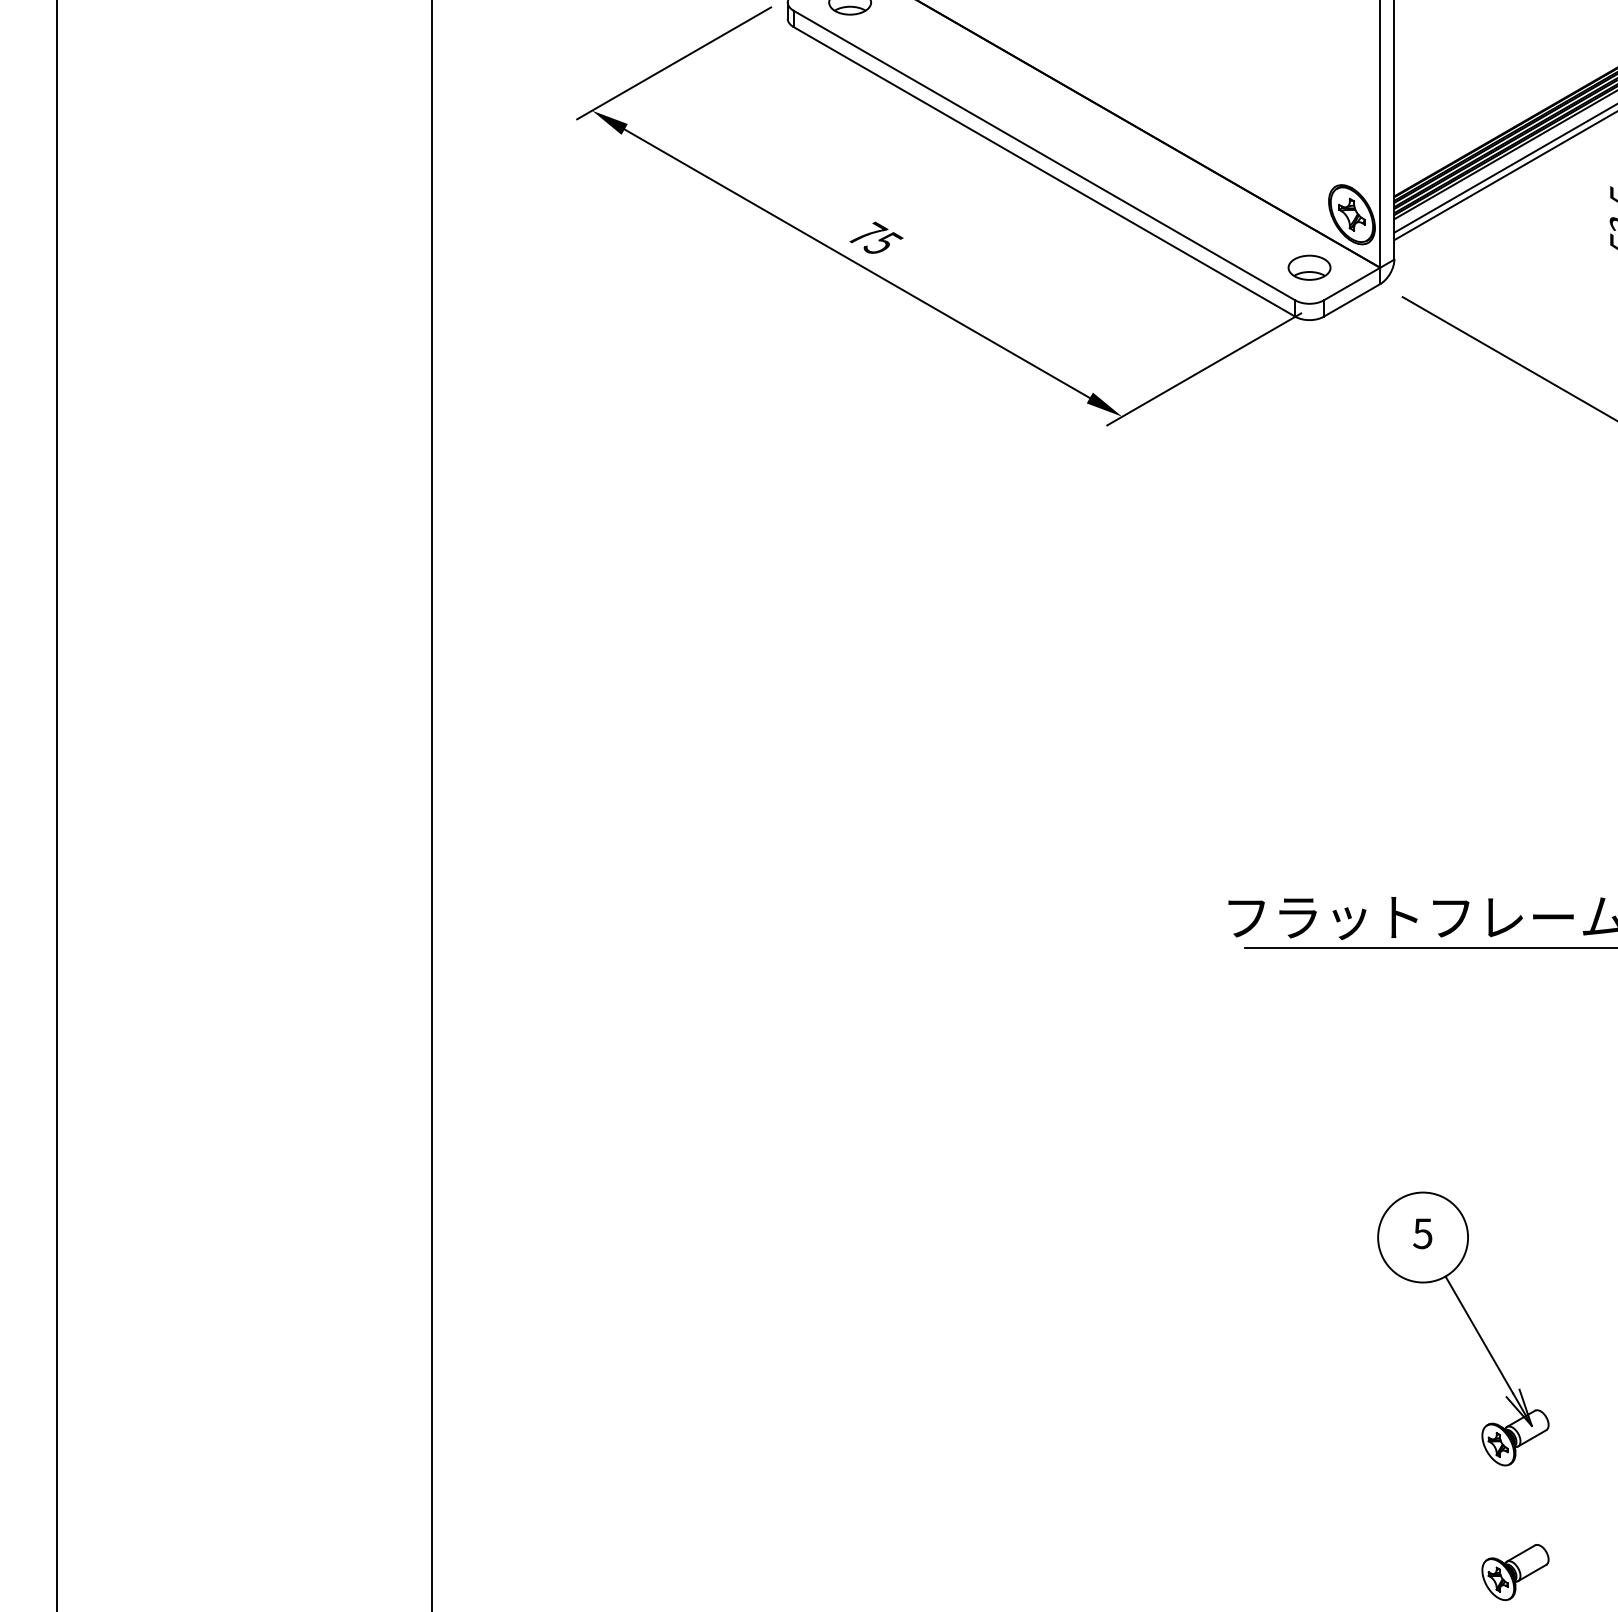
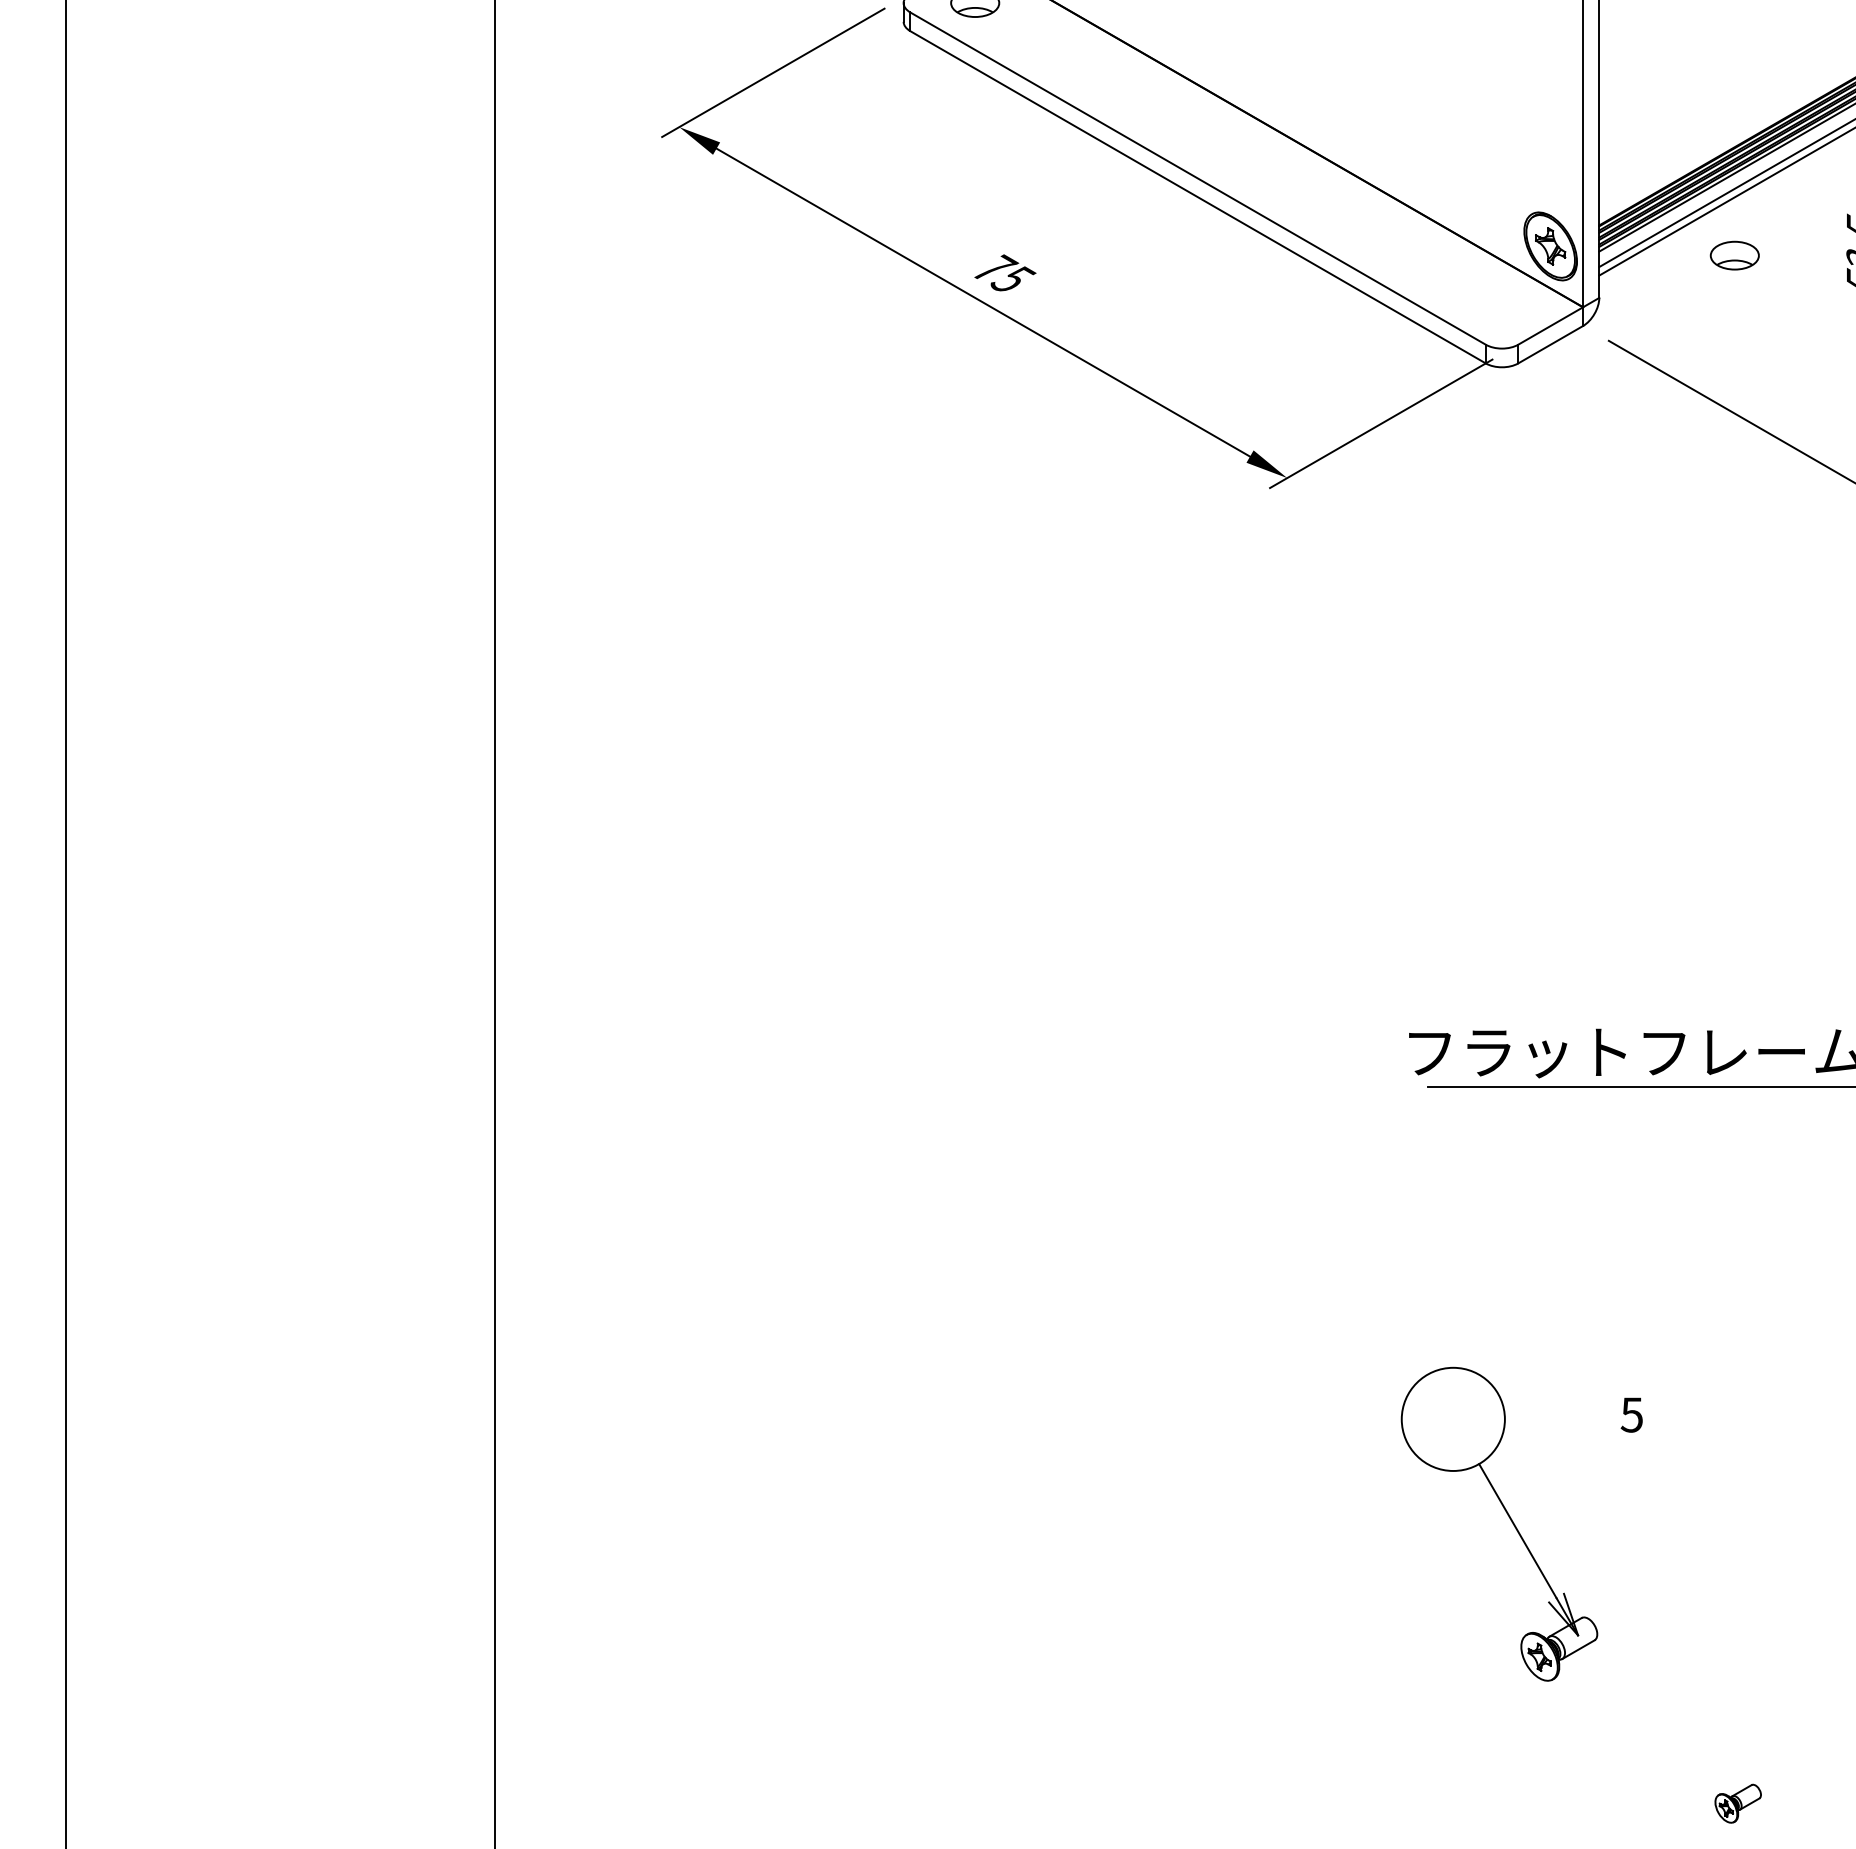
part: (1309, 267) -> (1734, 255), moved
part: (1471, 1323) -> (1508, 1517), moved
part: (1515, 1572) -> (1738, 1803), size x0.6

